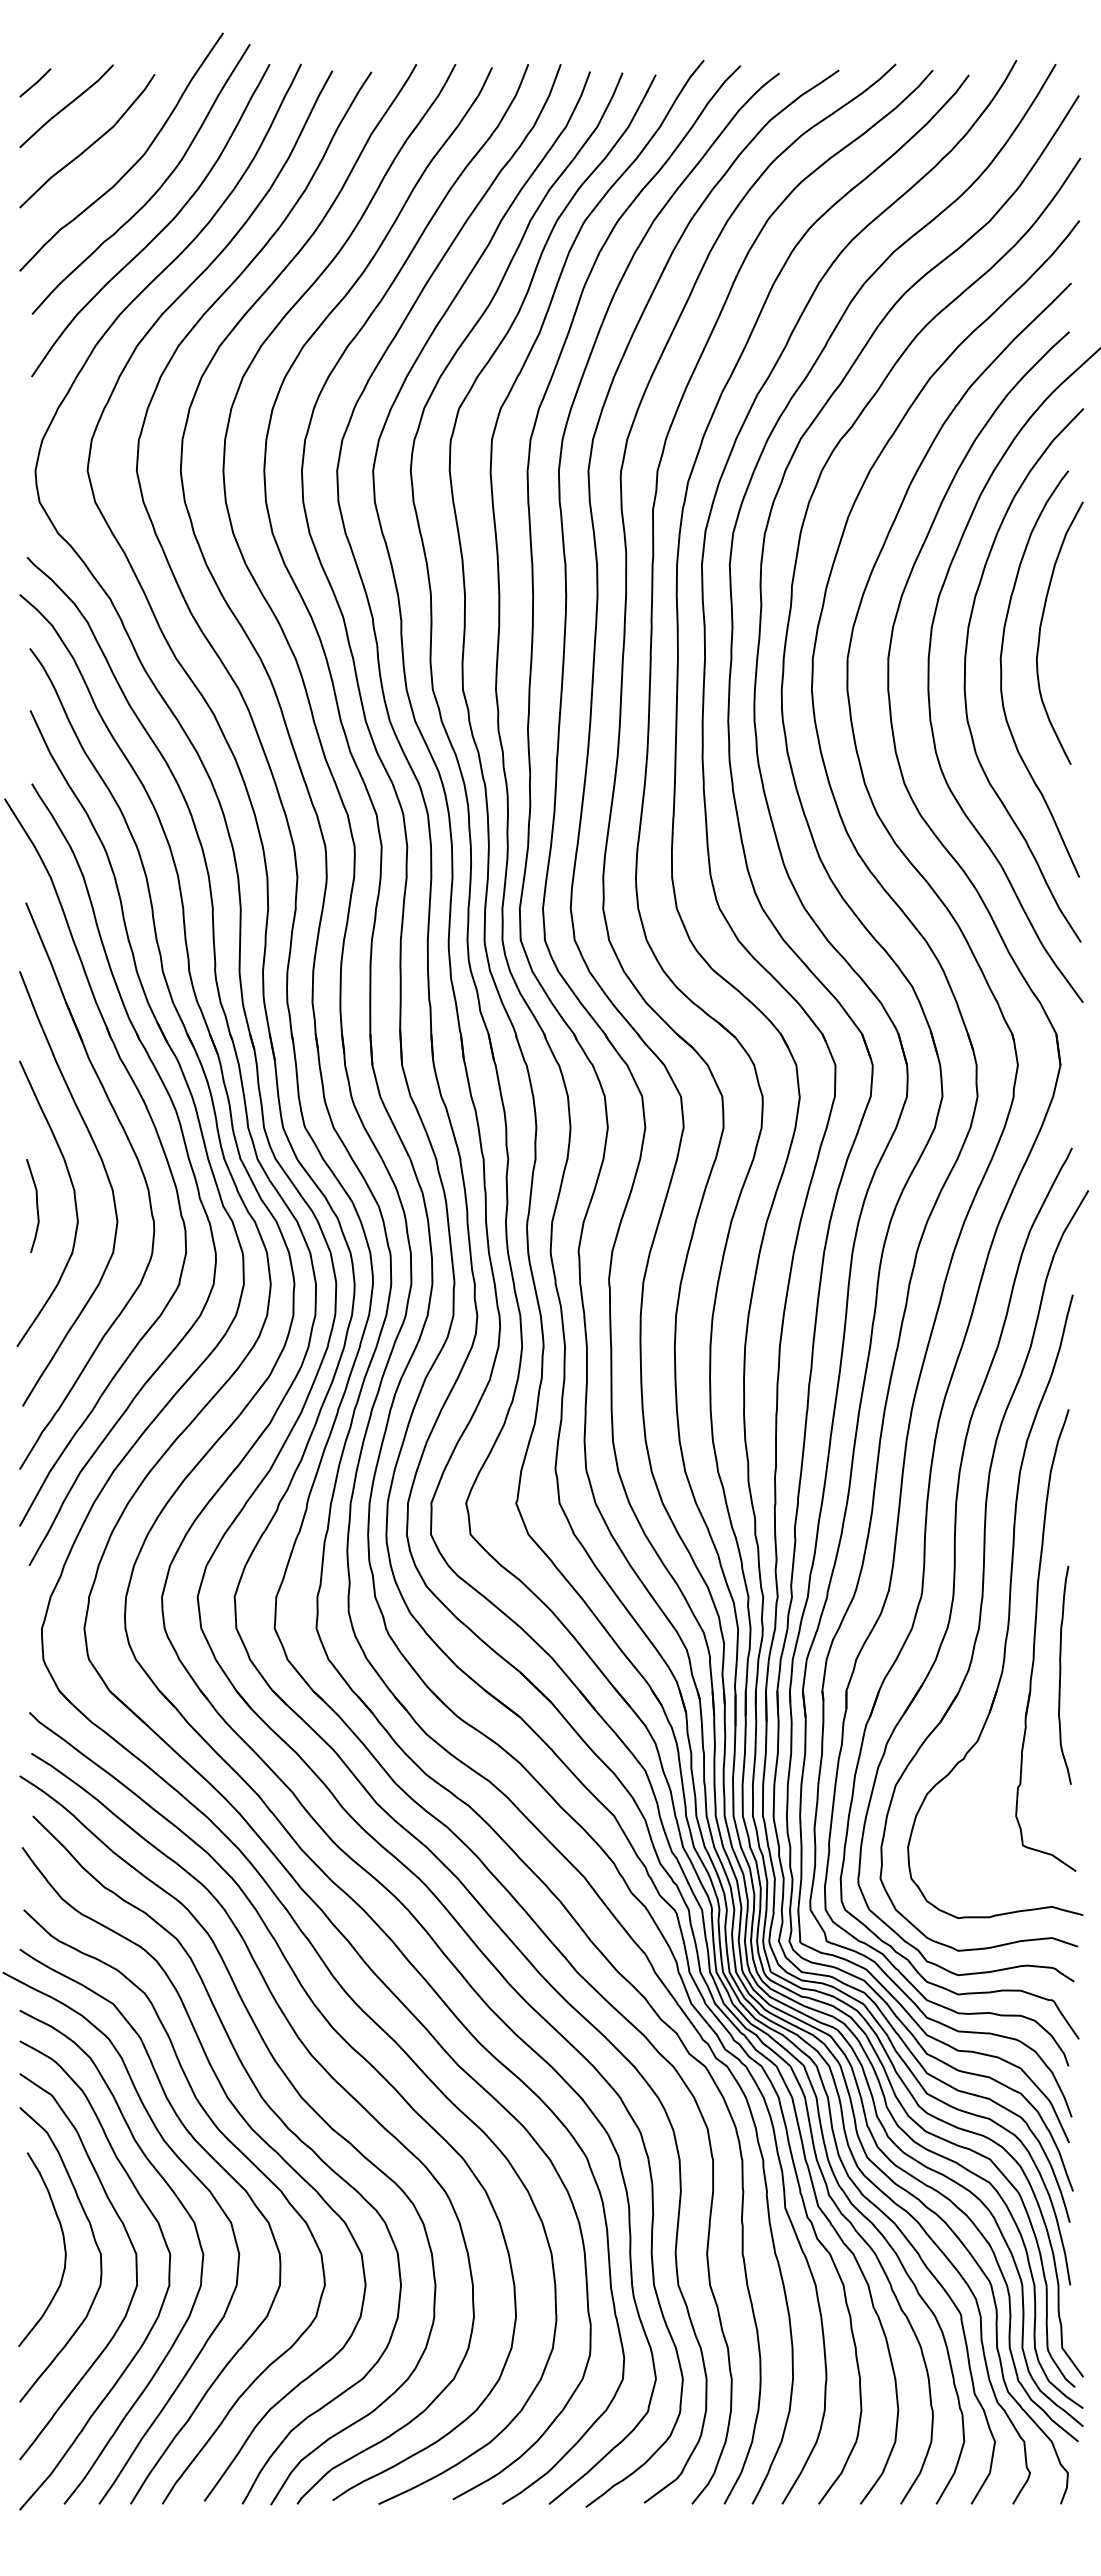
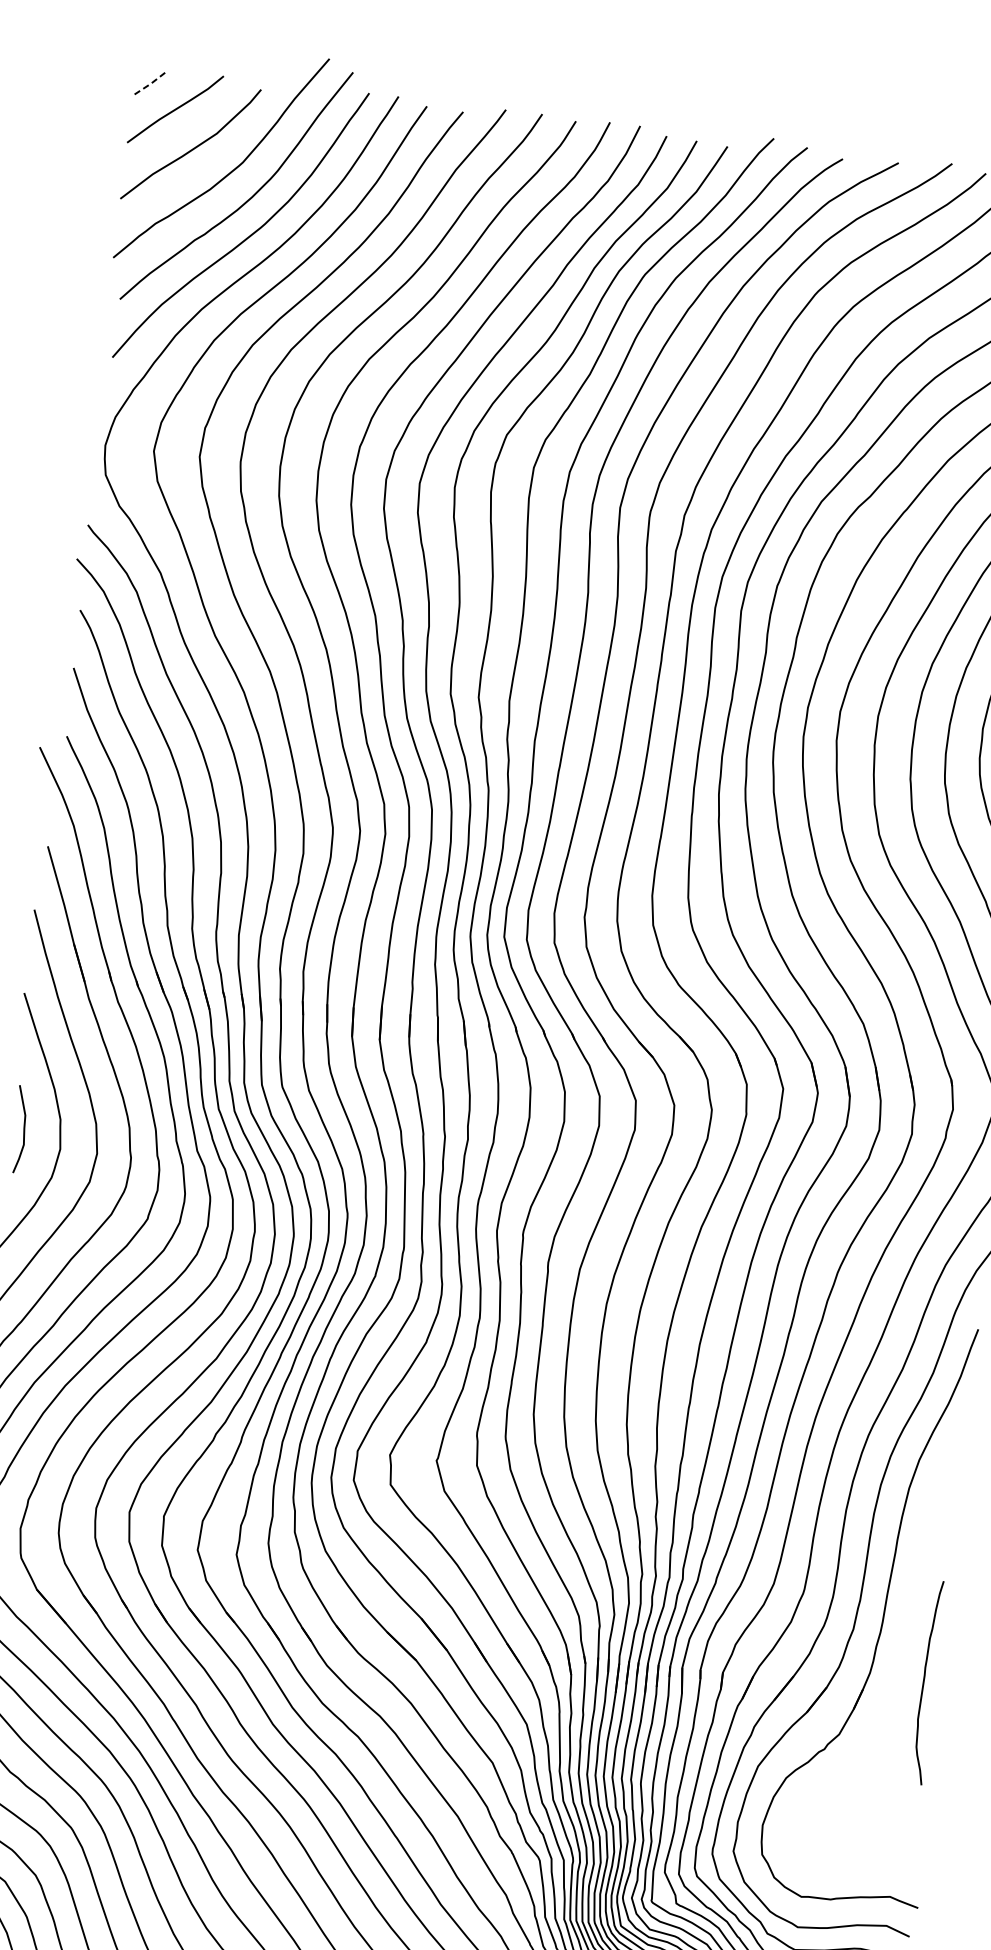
line: (36, 83) -> (149, 84), solid -> dashed
part: (1035, 1640) -> (904, 1647), removed

